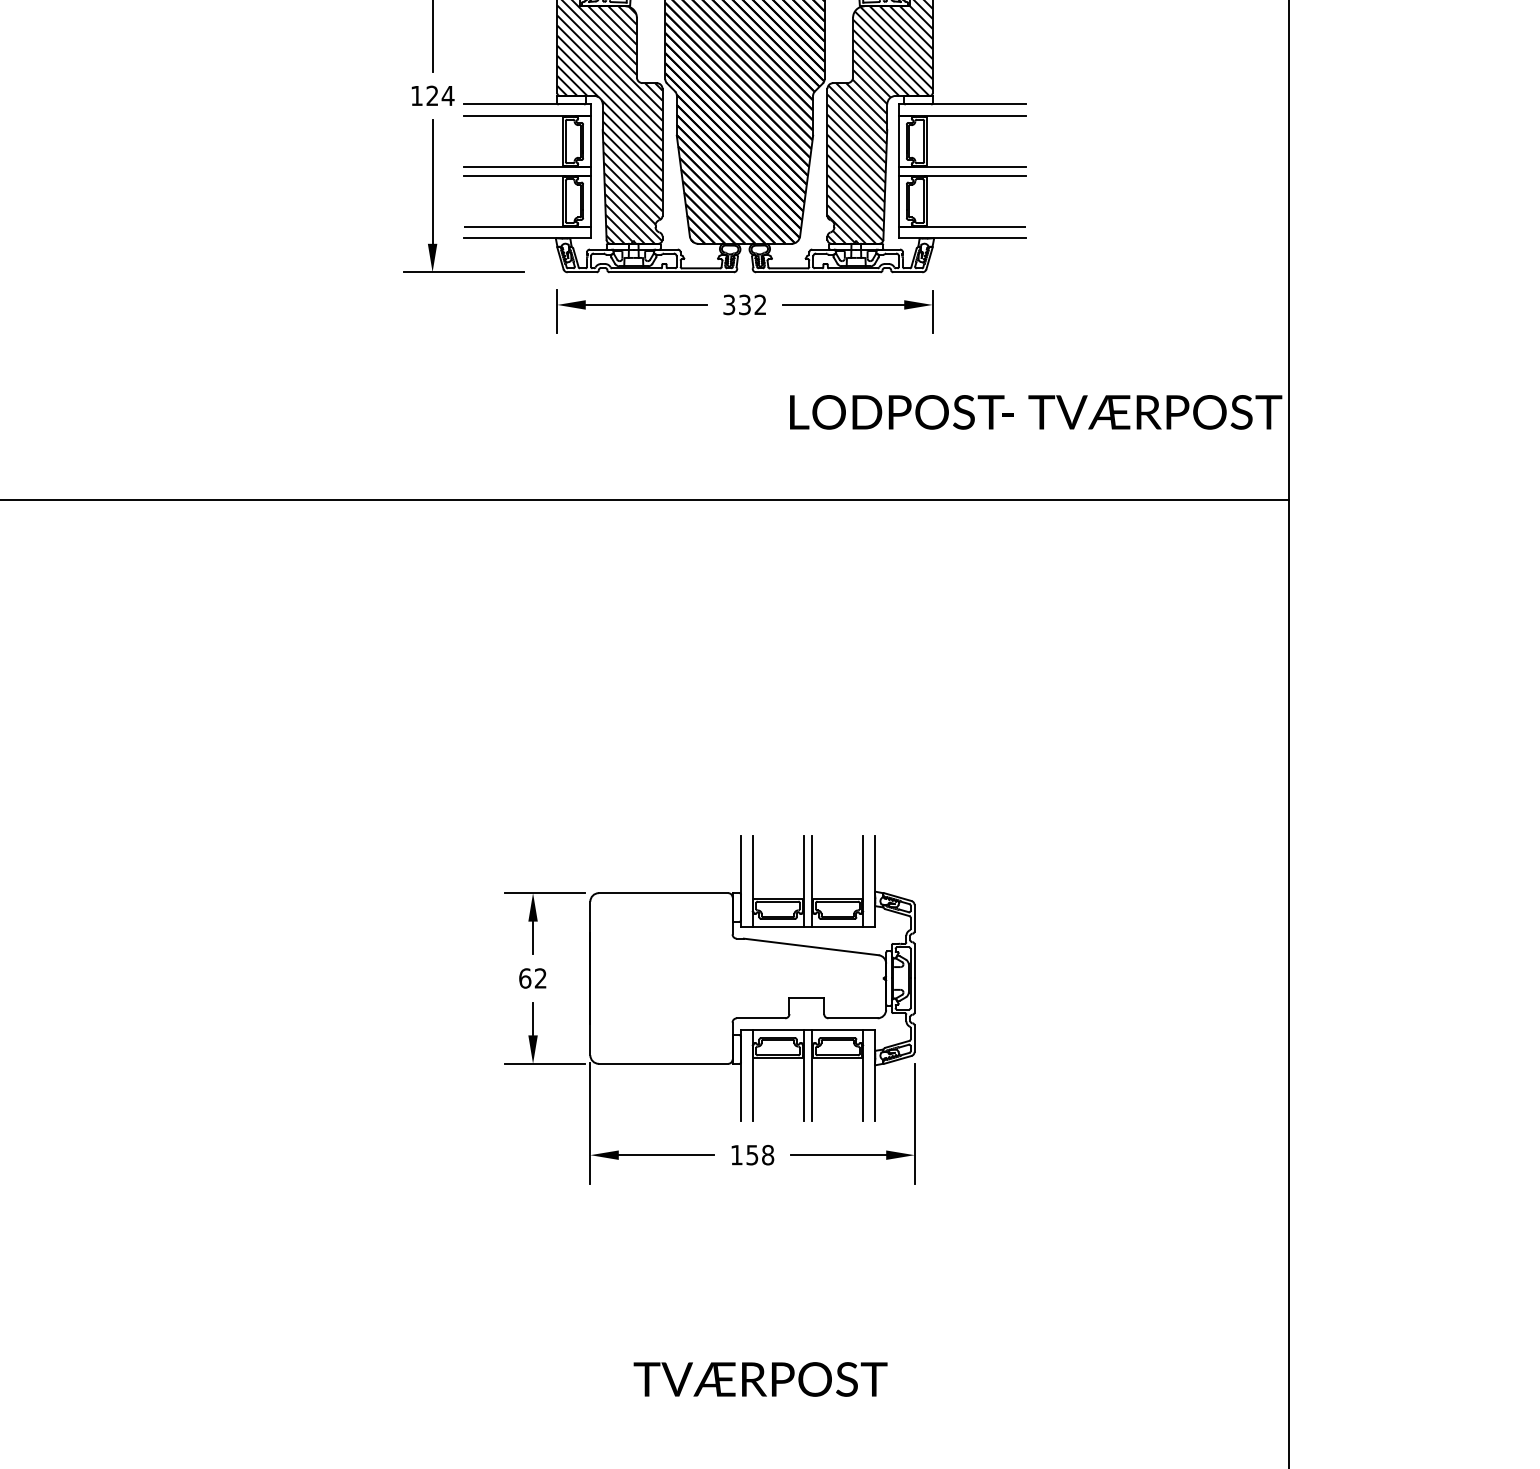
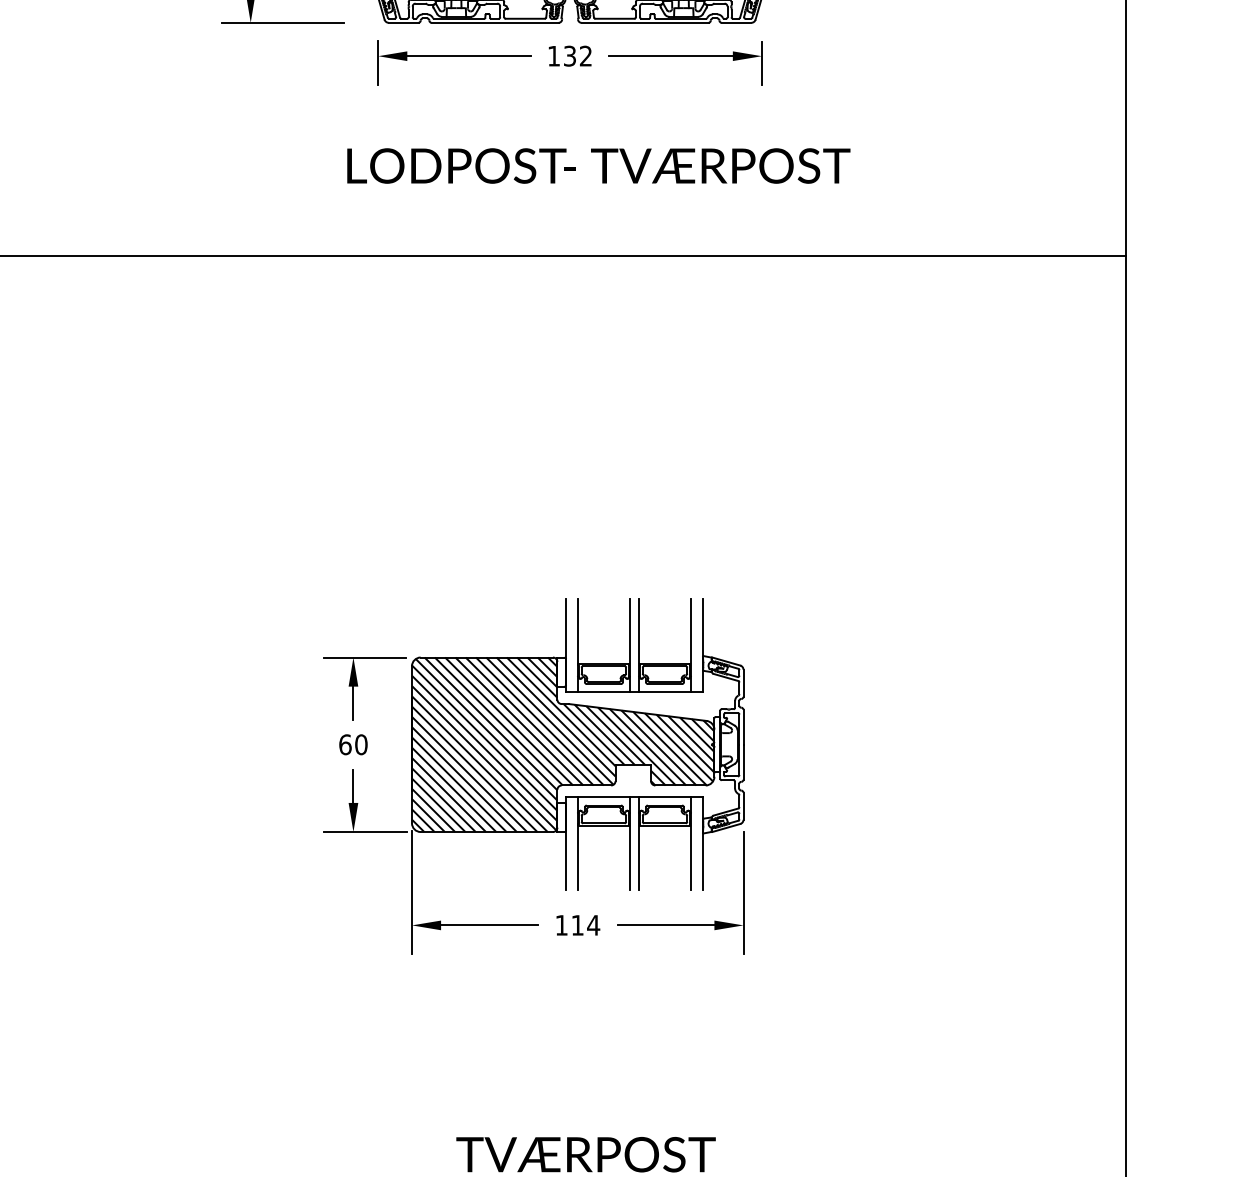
text: (729, 304) -> (554, 55), 332 -> 132
text: (1036, 412) -> (599, 166), moved
text: (540, 978) -> (361, 744), 62 -> 60
hatch: (738, 978) -> (563, 744), added
text: (760, 1154) -> (585, 924), 158 -> 114

